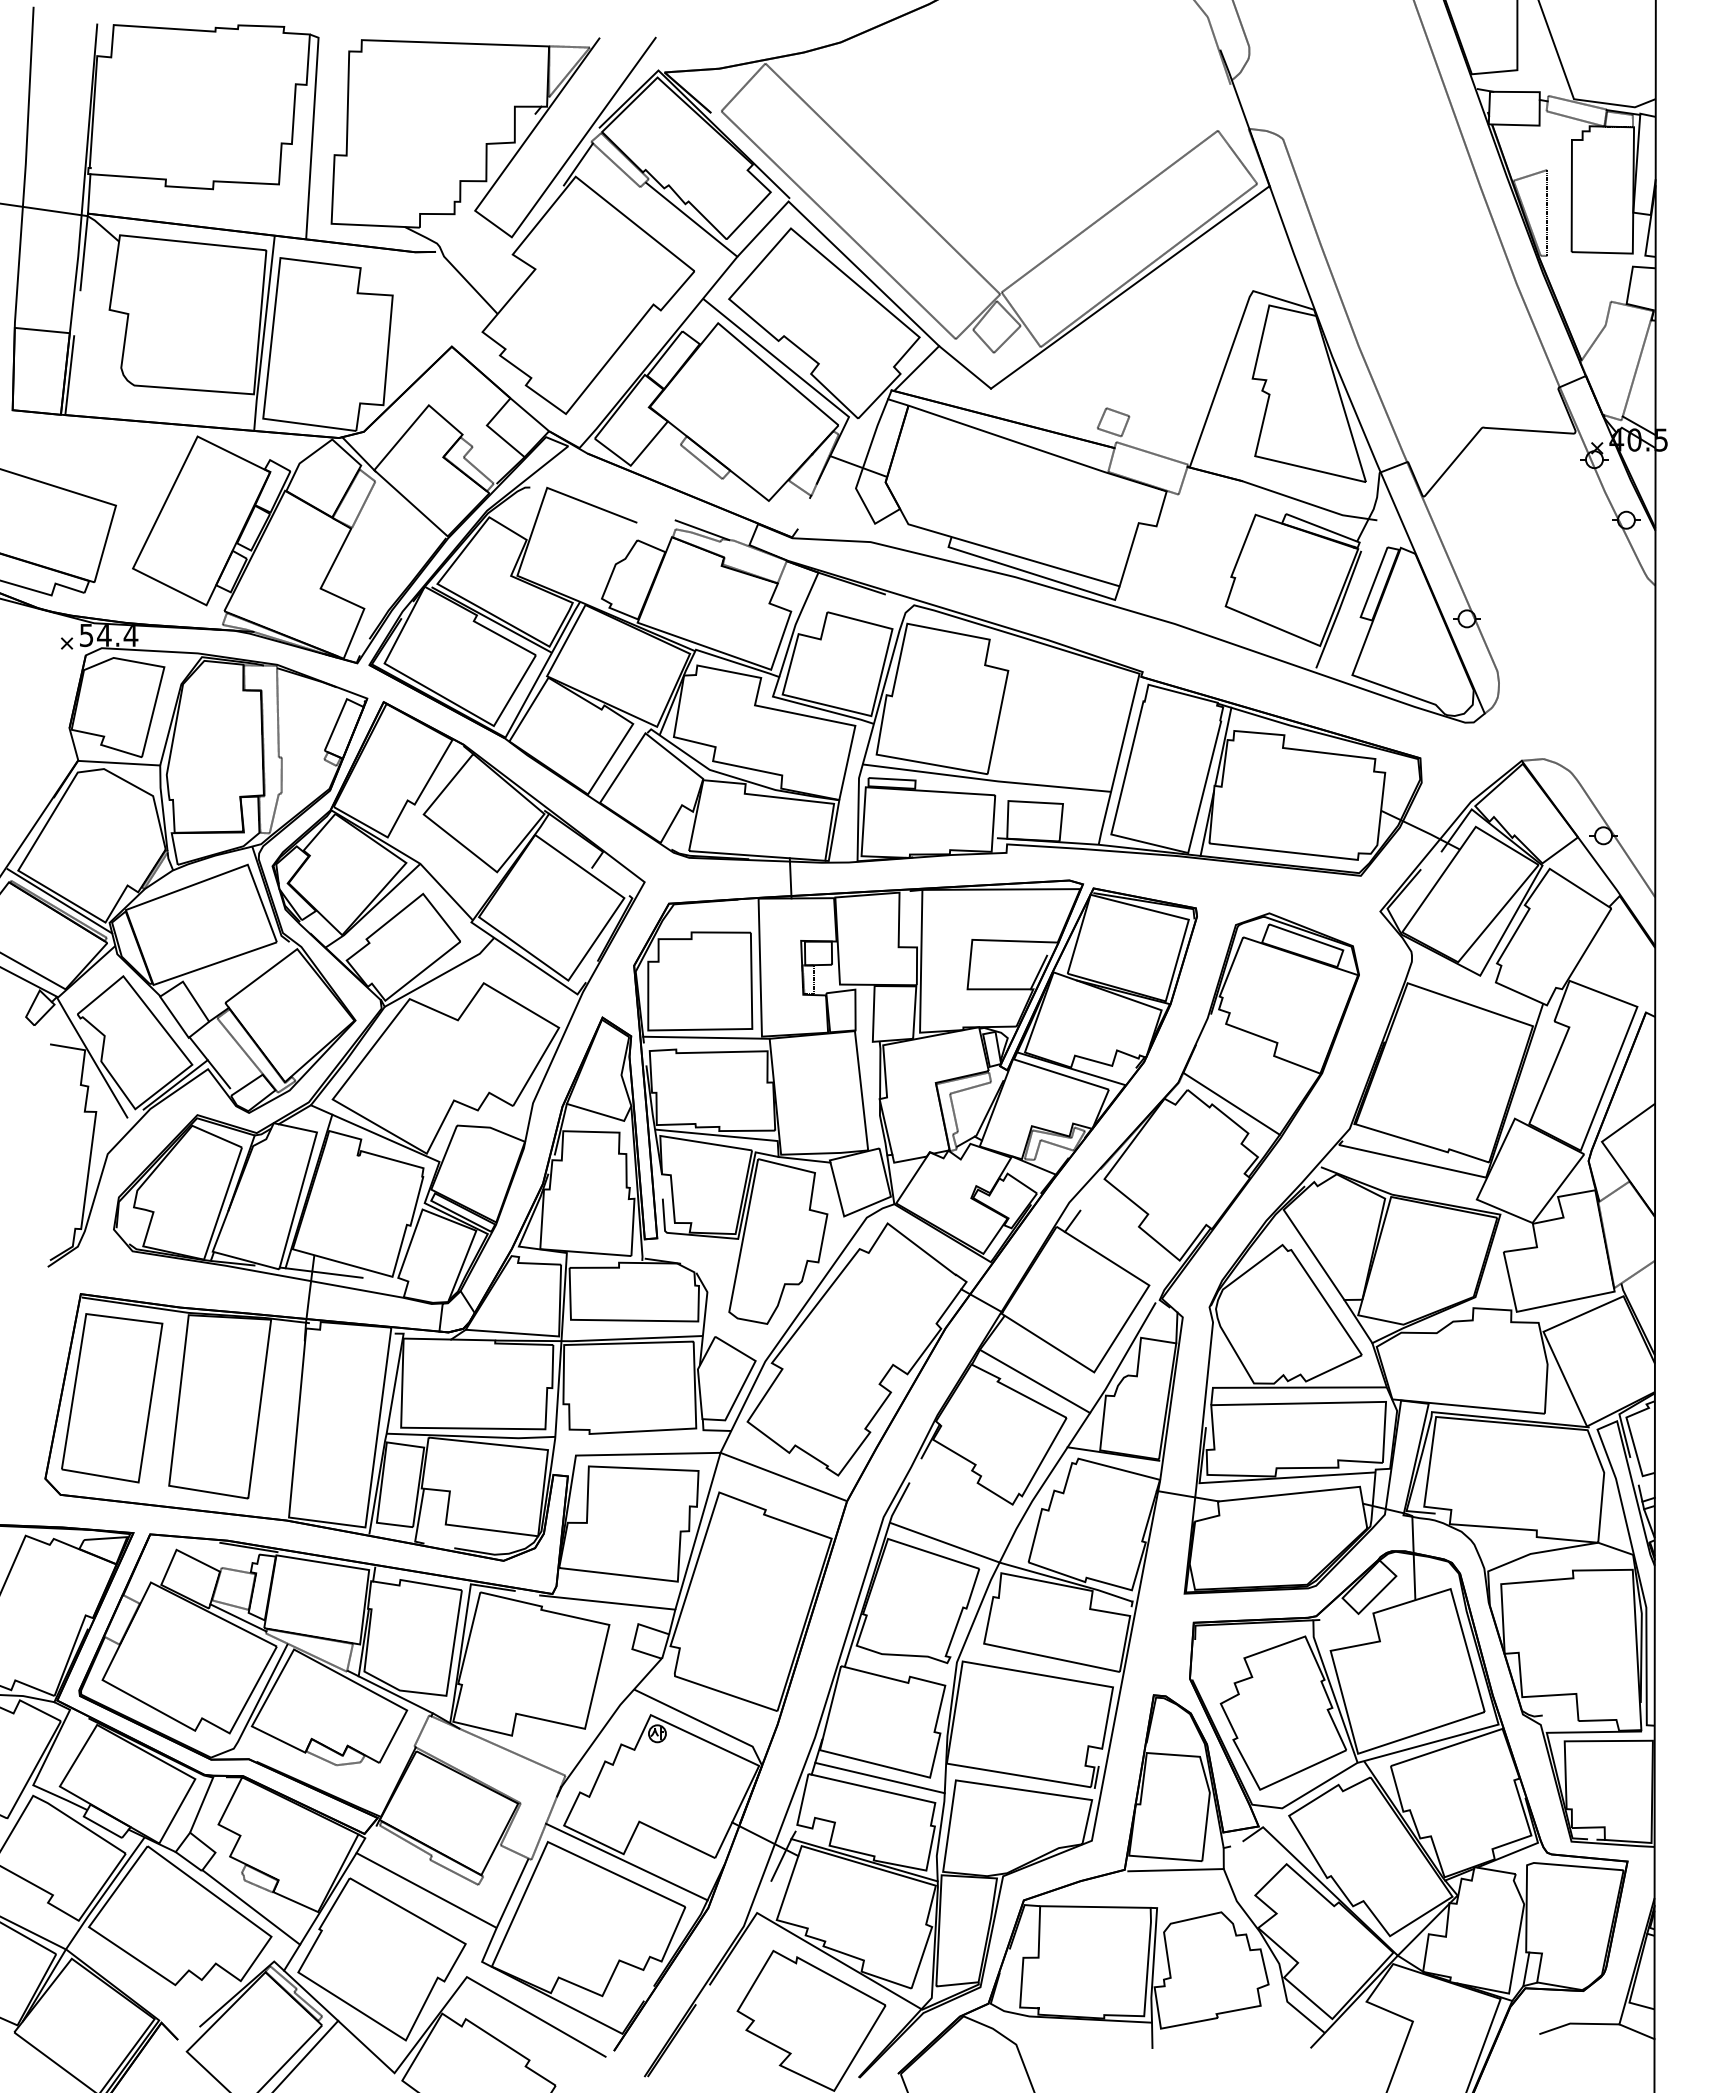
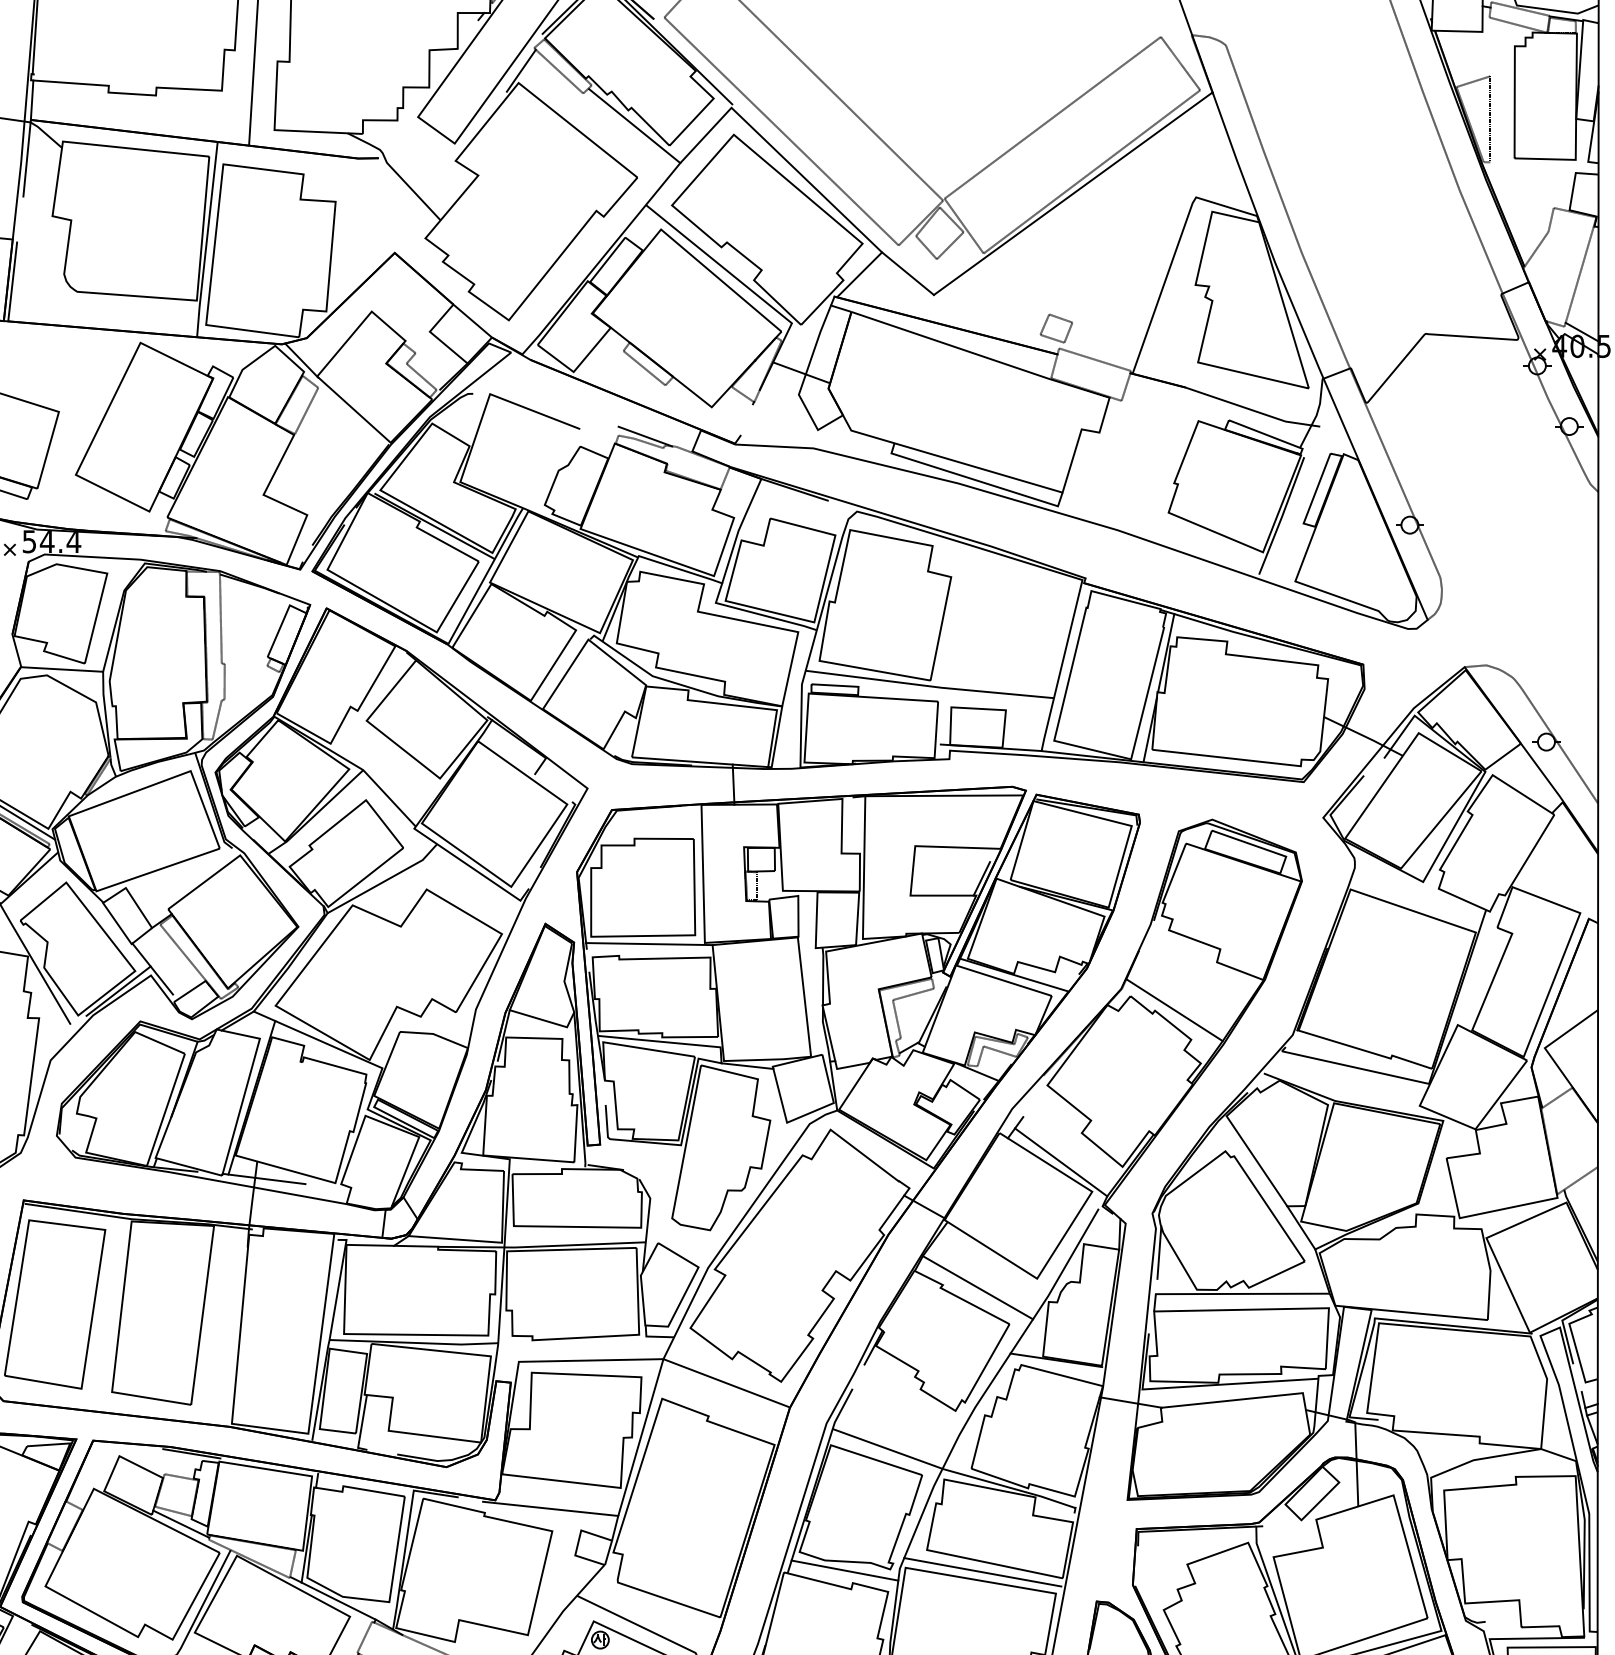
line: (1118, 1256) -> (1061, 1162), added
line: (1216, 1346) -> (1159, 1252), added
line: (901, 1664) -> (844, 1570), added
line: (1039, 1665) -> (982, 1571), added

